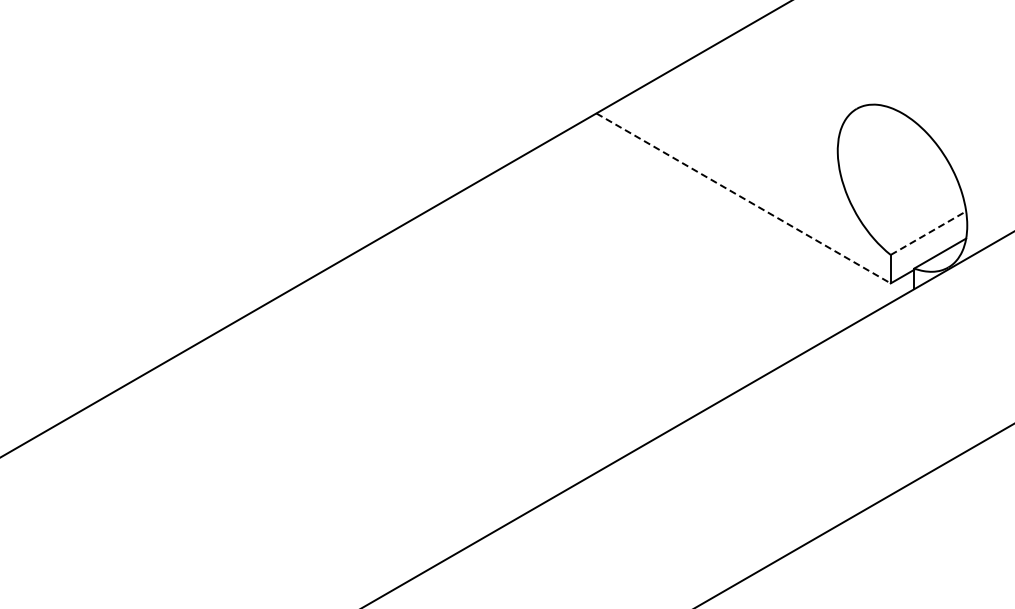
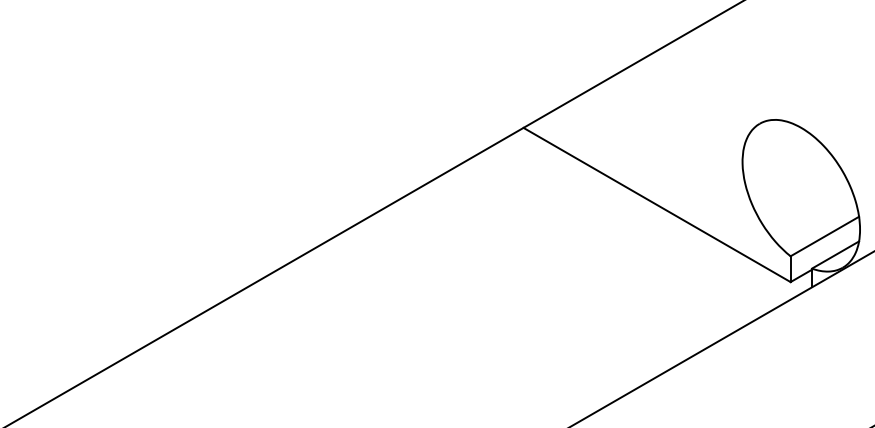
line: (743, 198) -> (657, 205), dashed -> solid
line: (928, 233) -> (824, 236), dashed -> solid

